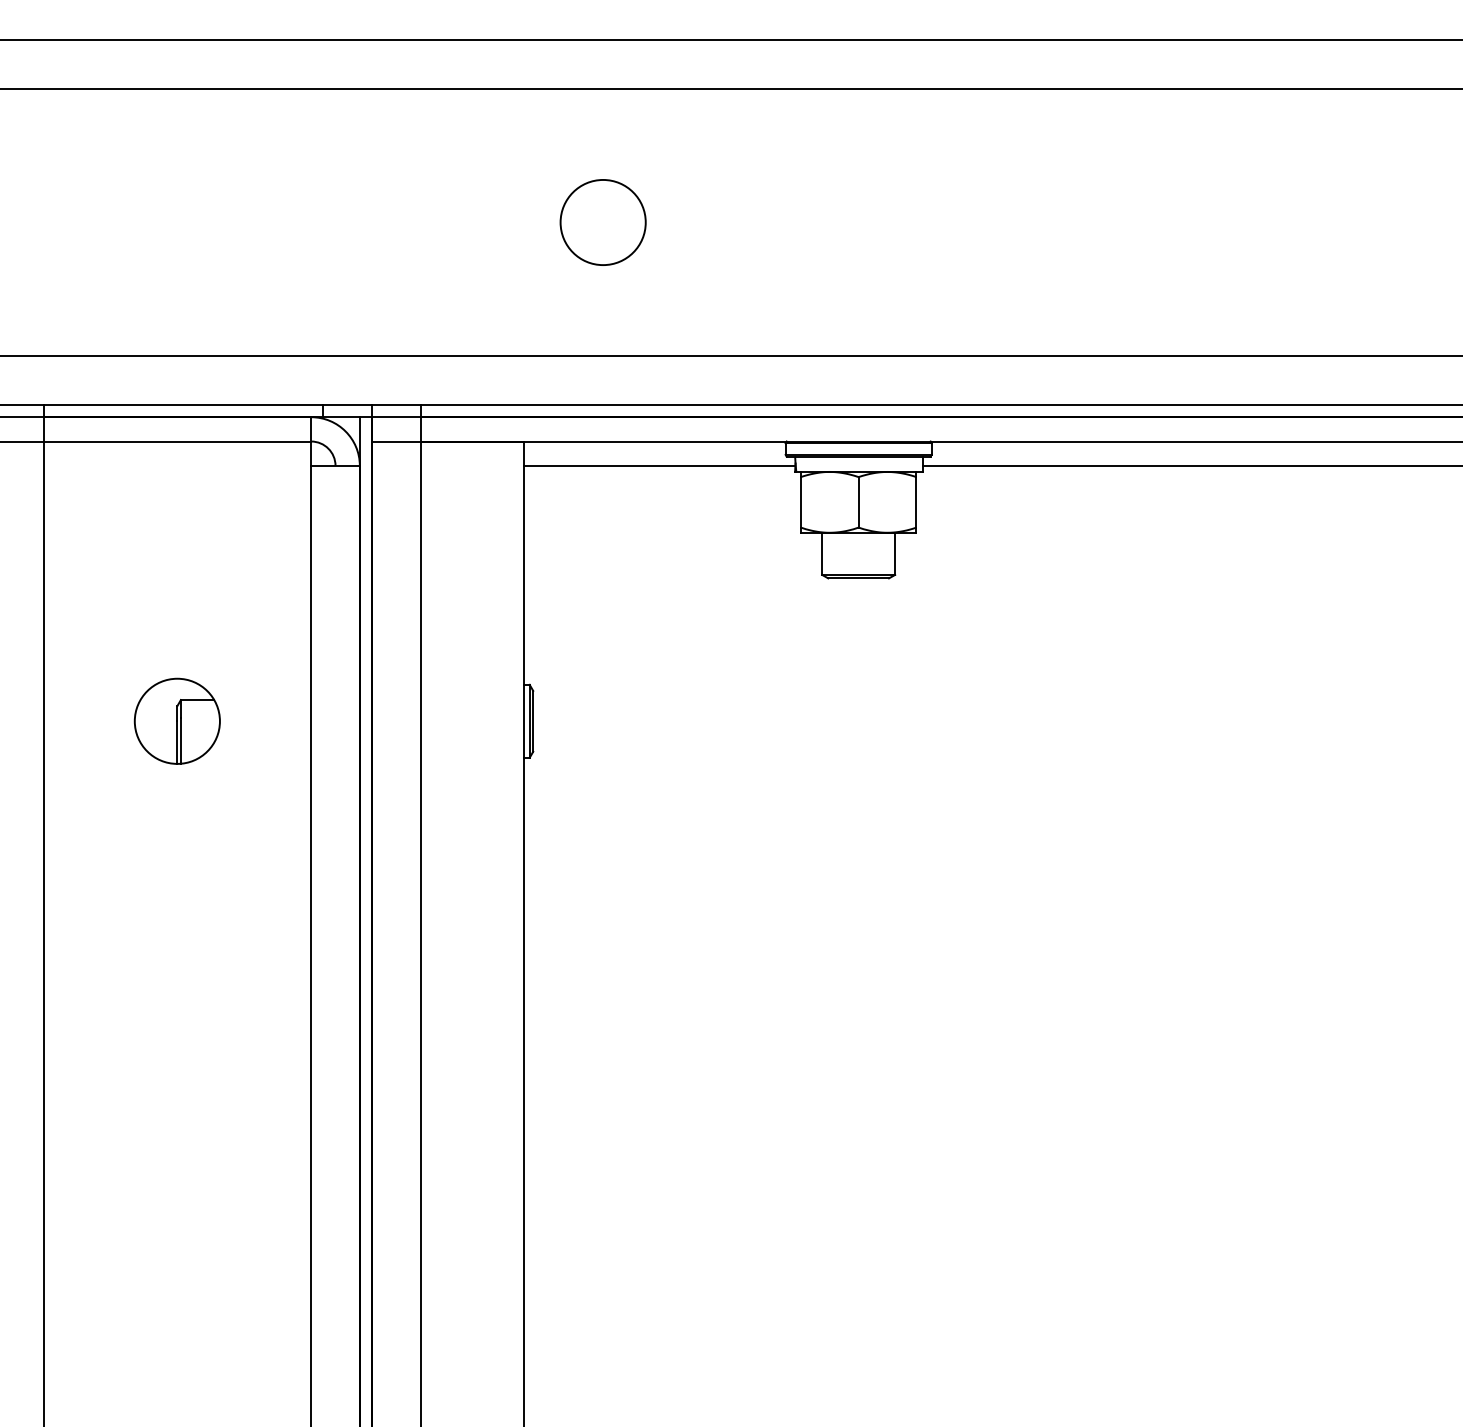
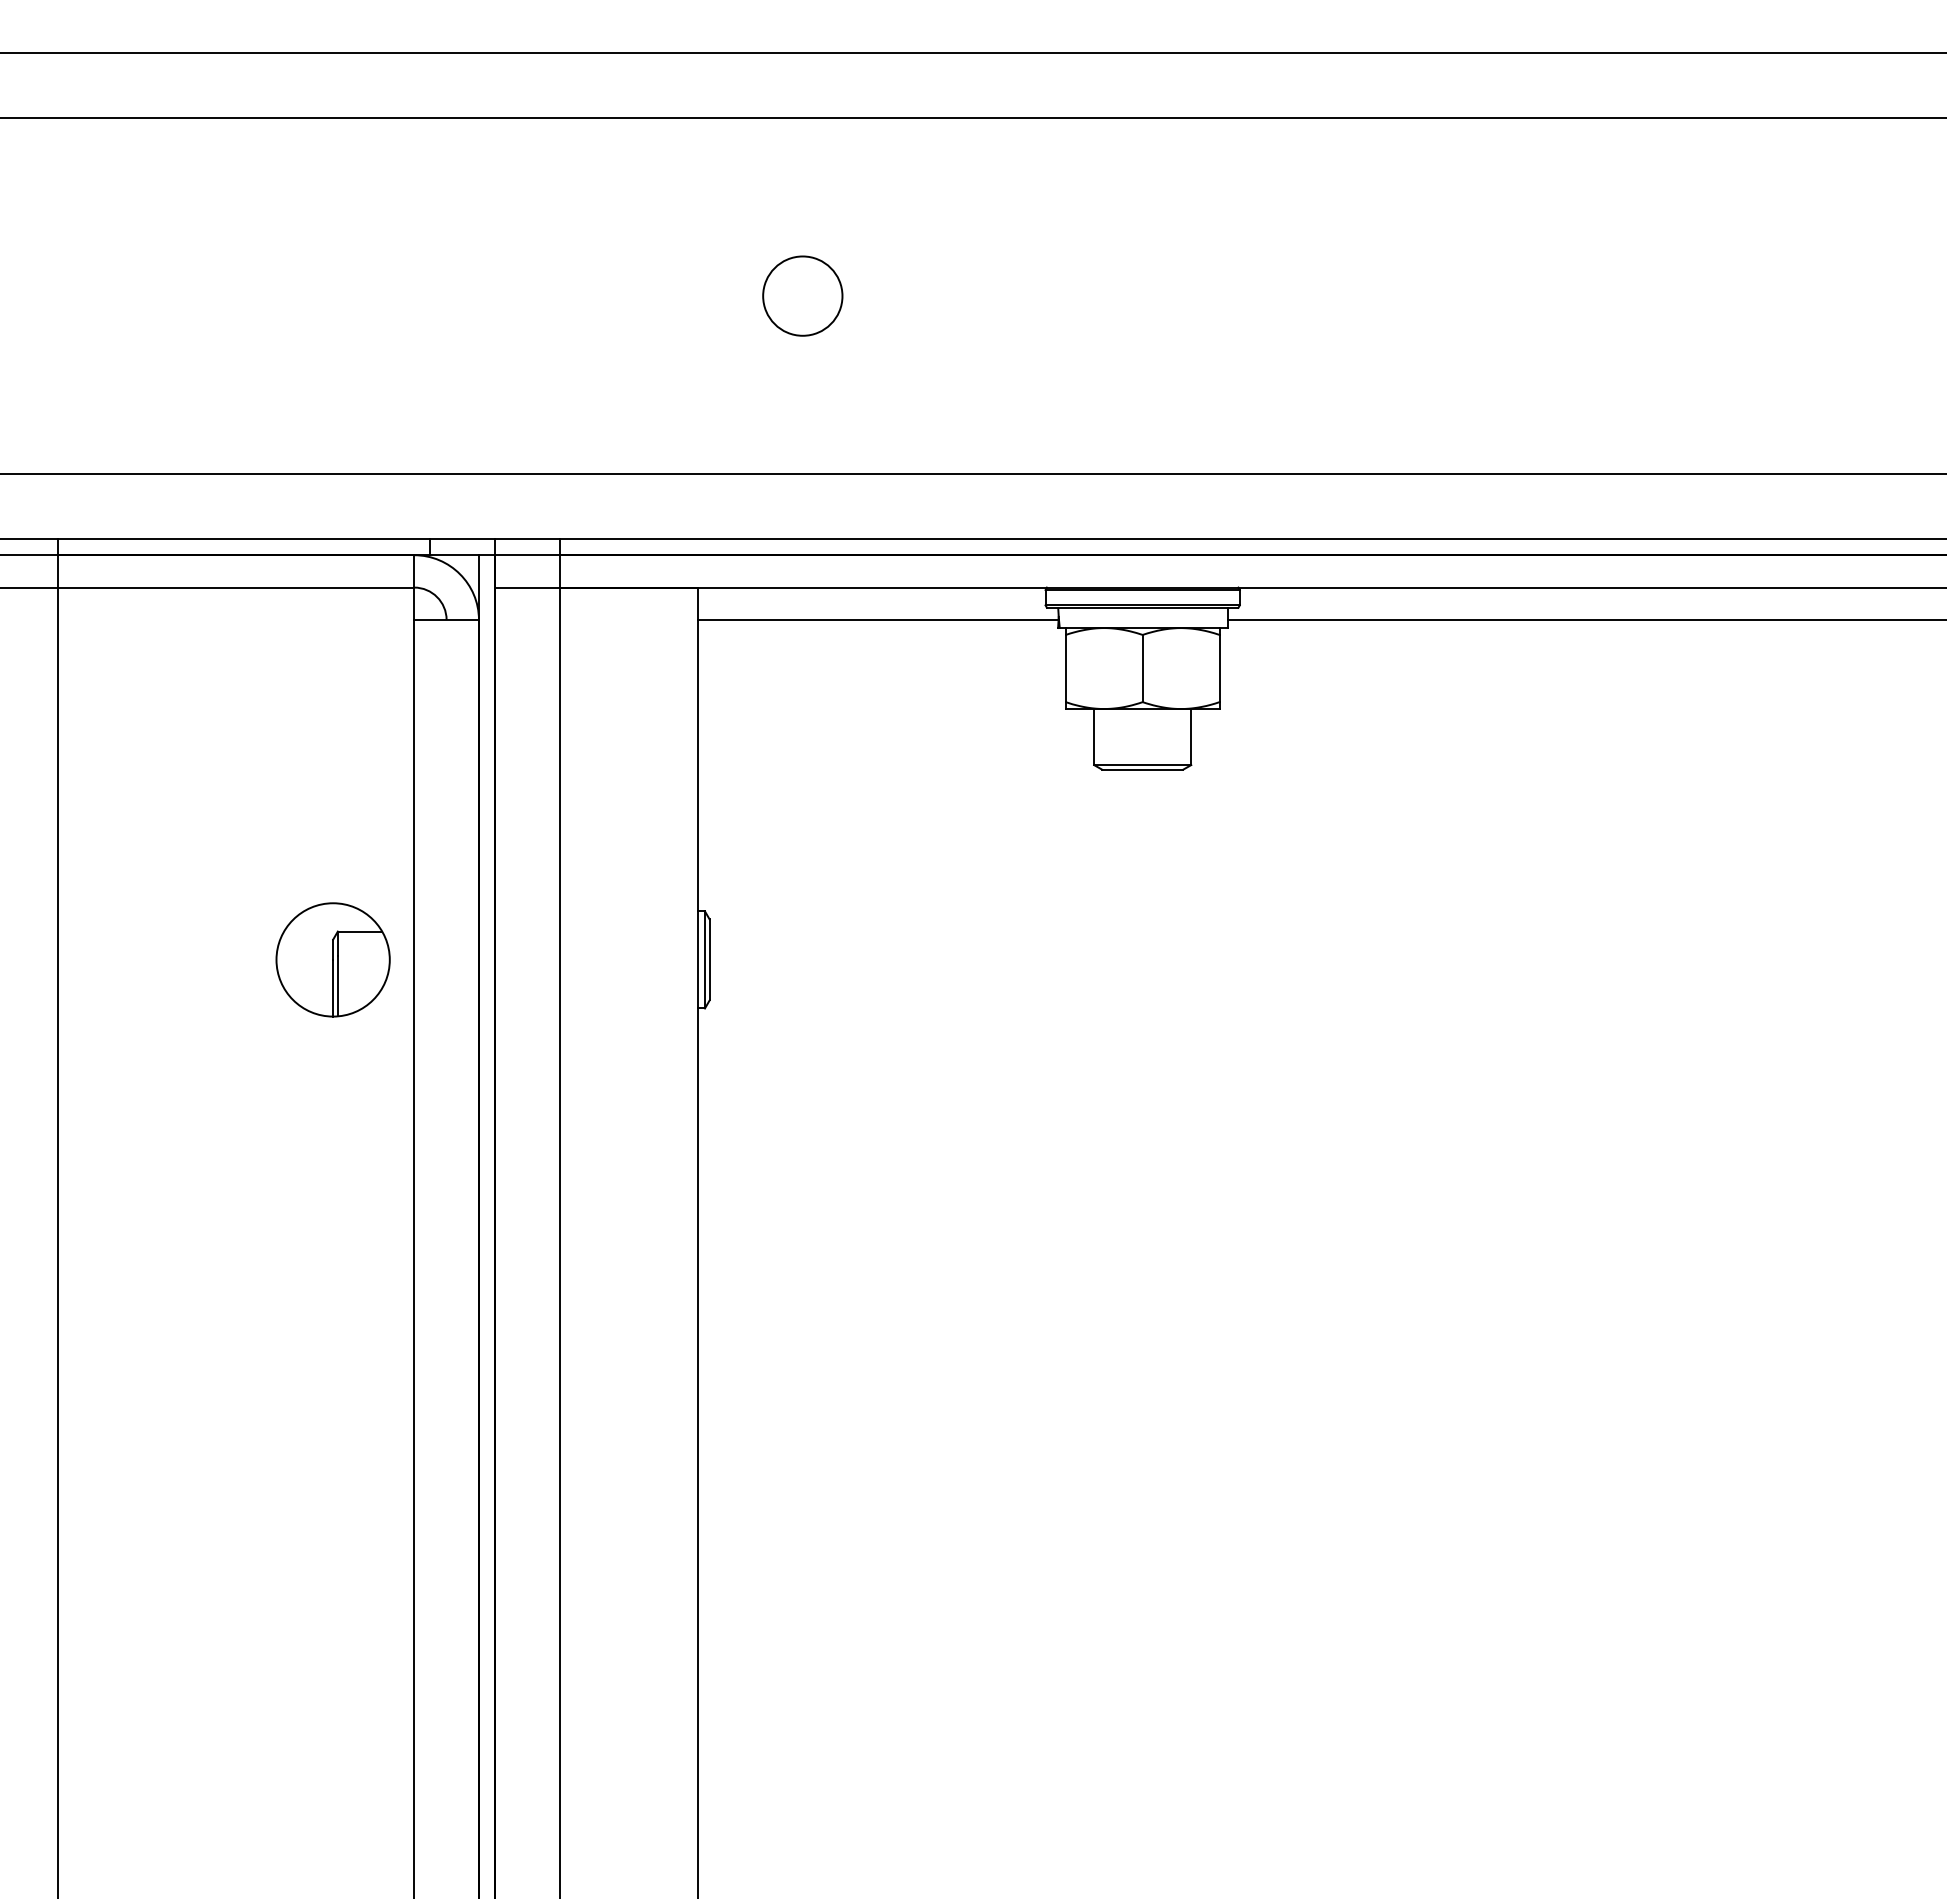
circle: (602, 222) -> (802, 295), size x0.7
part: (176, 721) -> (332, 959), moved

